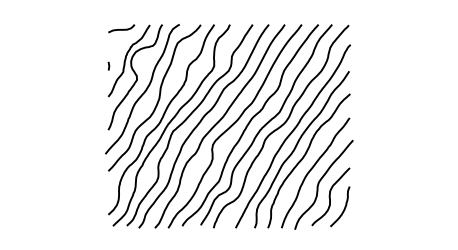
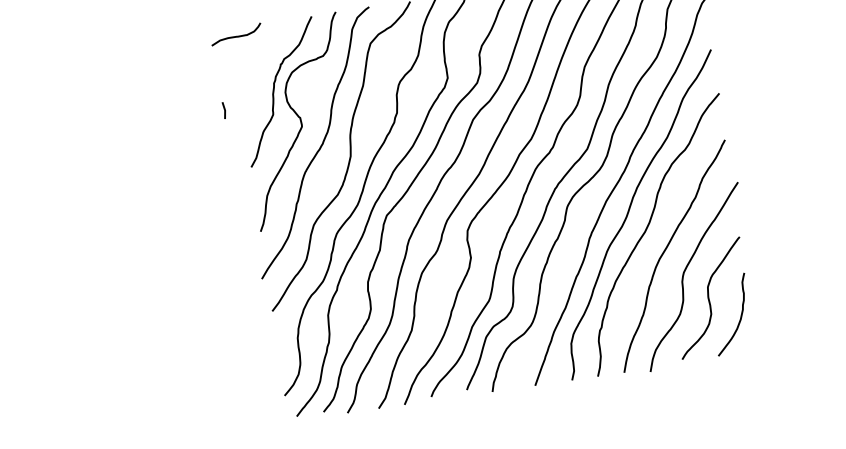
curve: (121, 29) -> (236, 36), moved
line: (108, 65) -> (223, 109), moved

